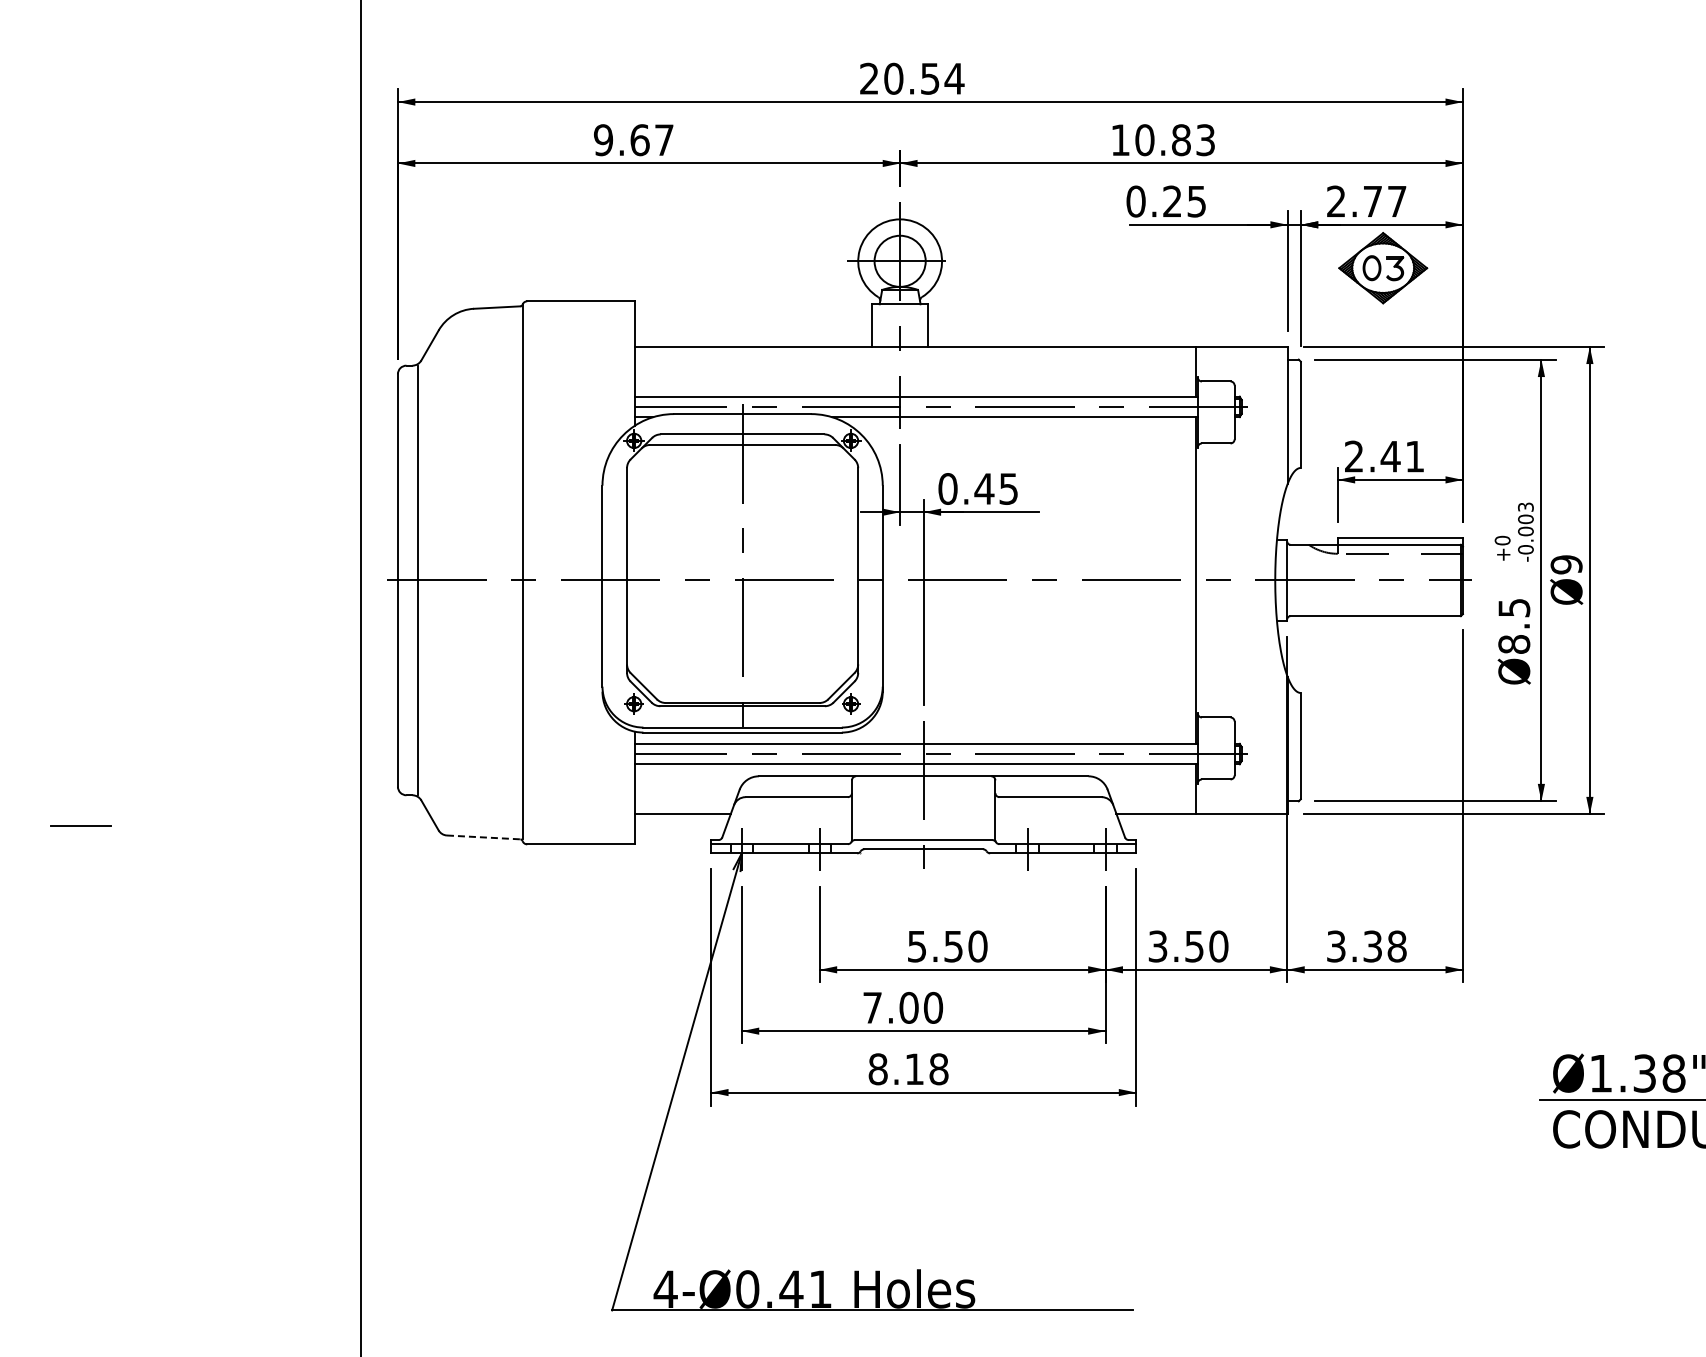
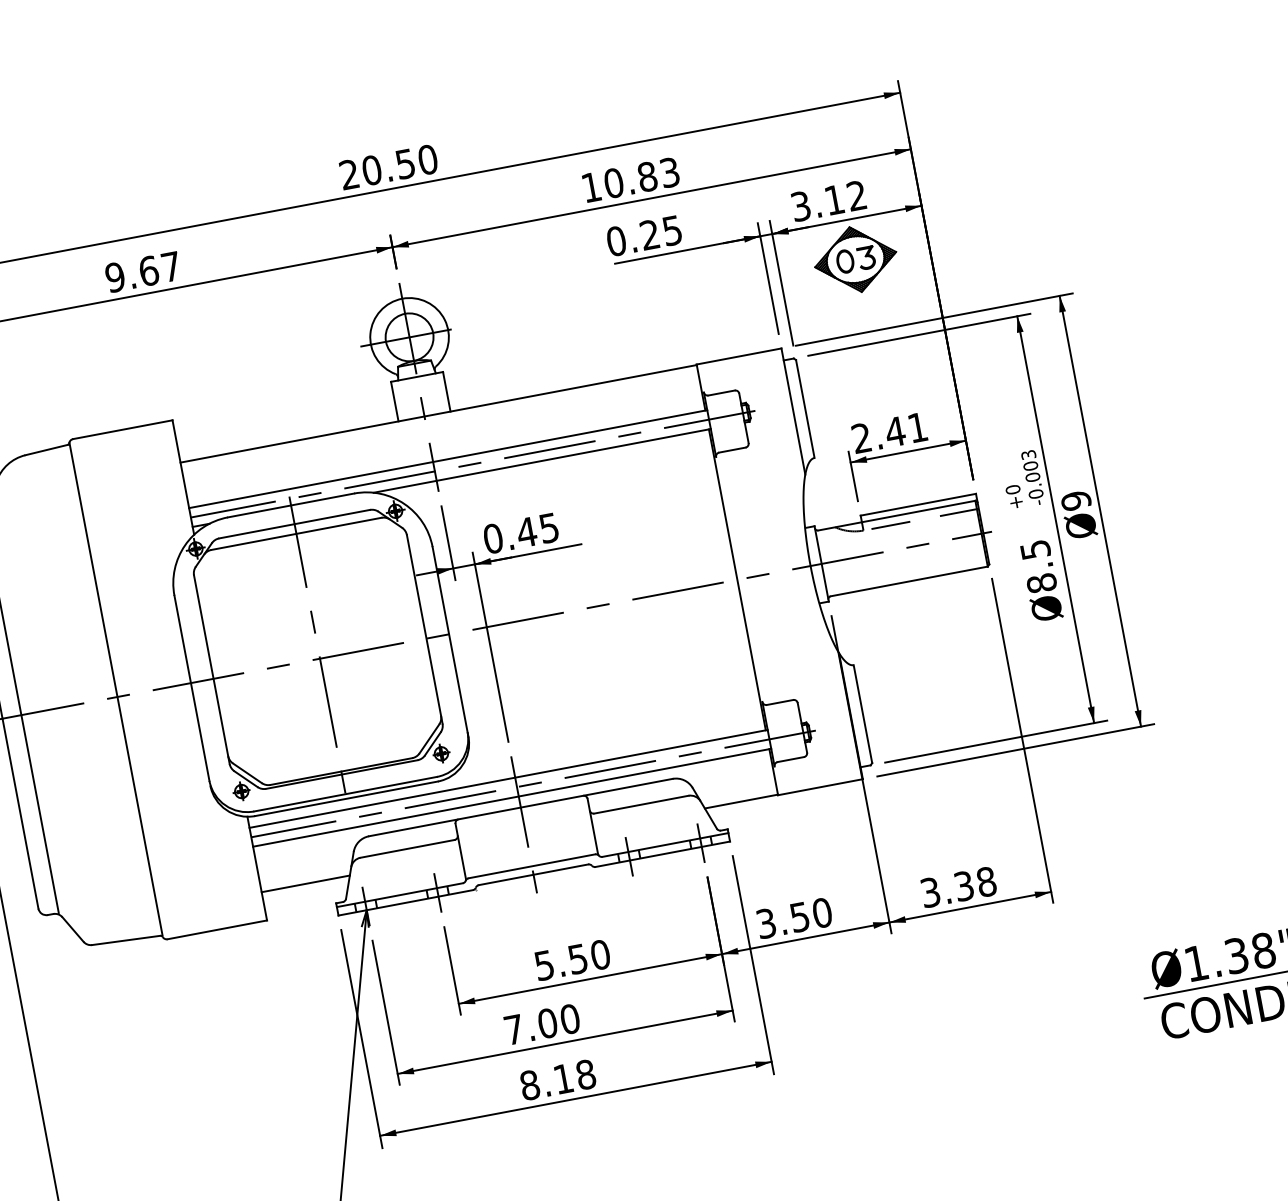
text: (954, 78) -> (427, 159), 20.54 -> 20.50
text: (1366, 201) -> (828, 201), 2.77 -> 3.12
line: (483, 837) -> (126, 940), dashed -> solid

